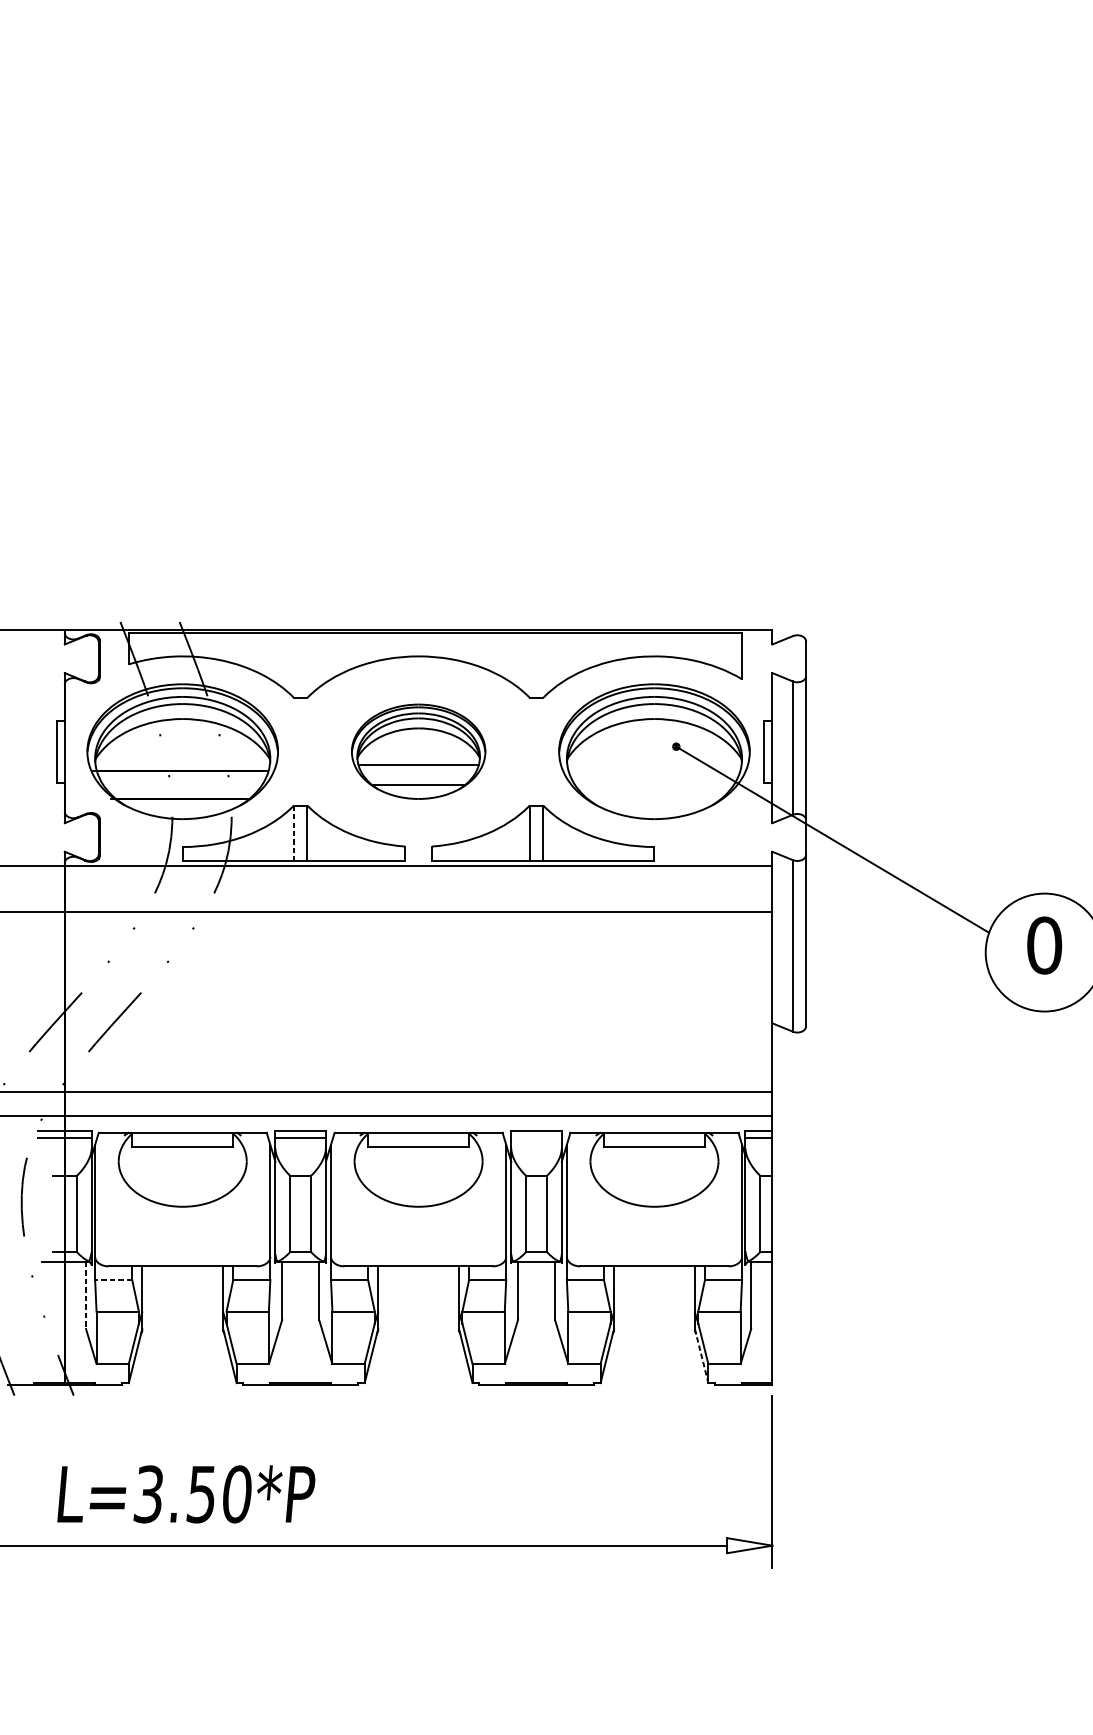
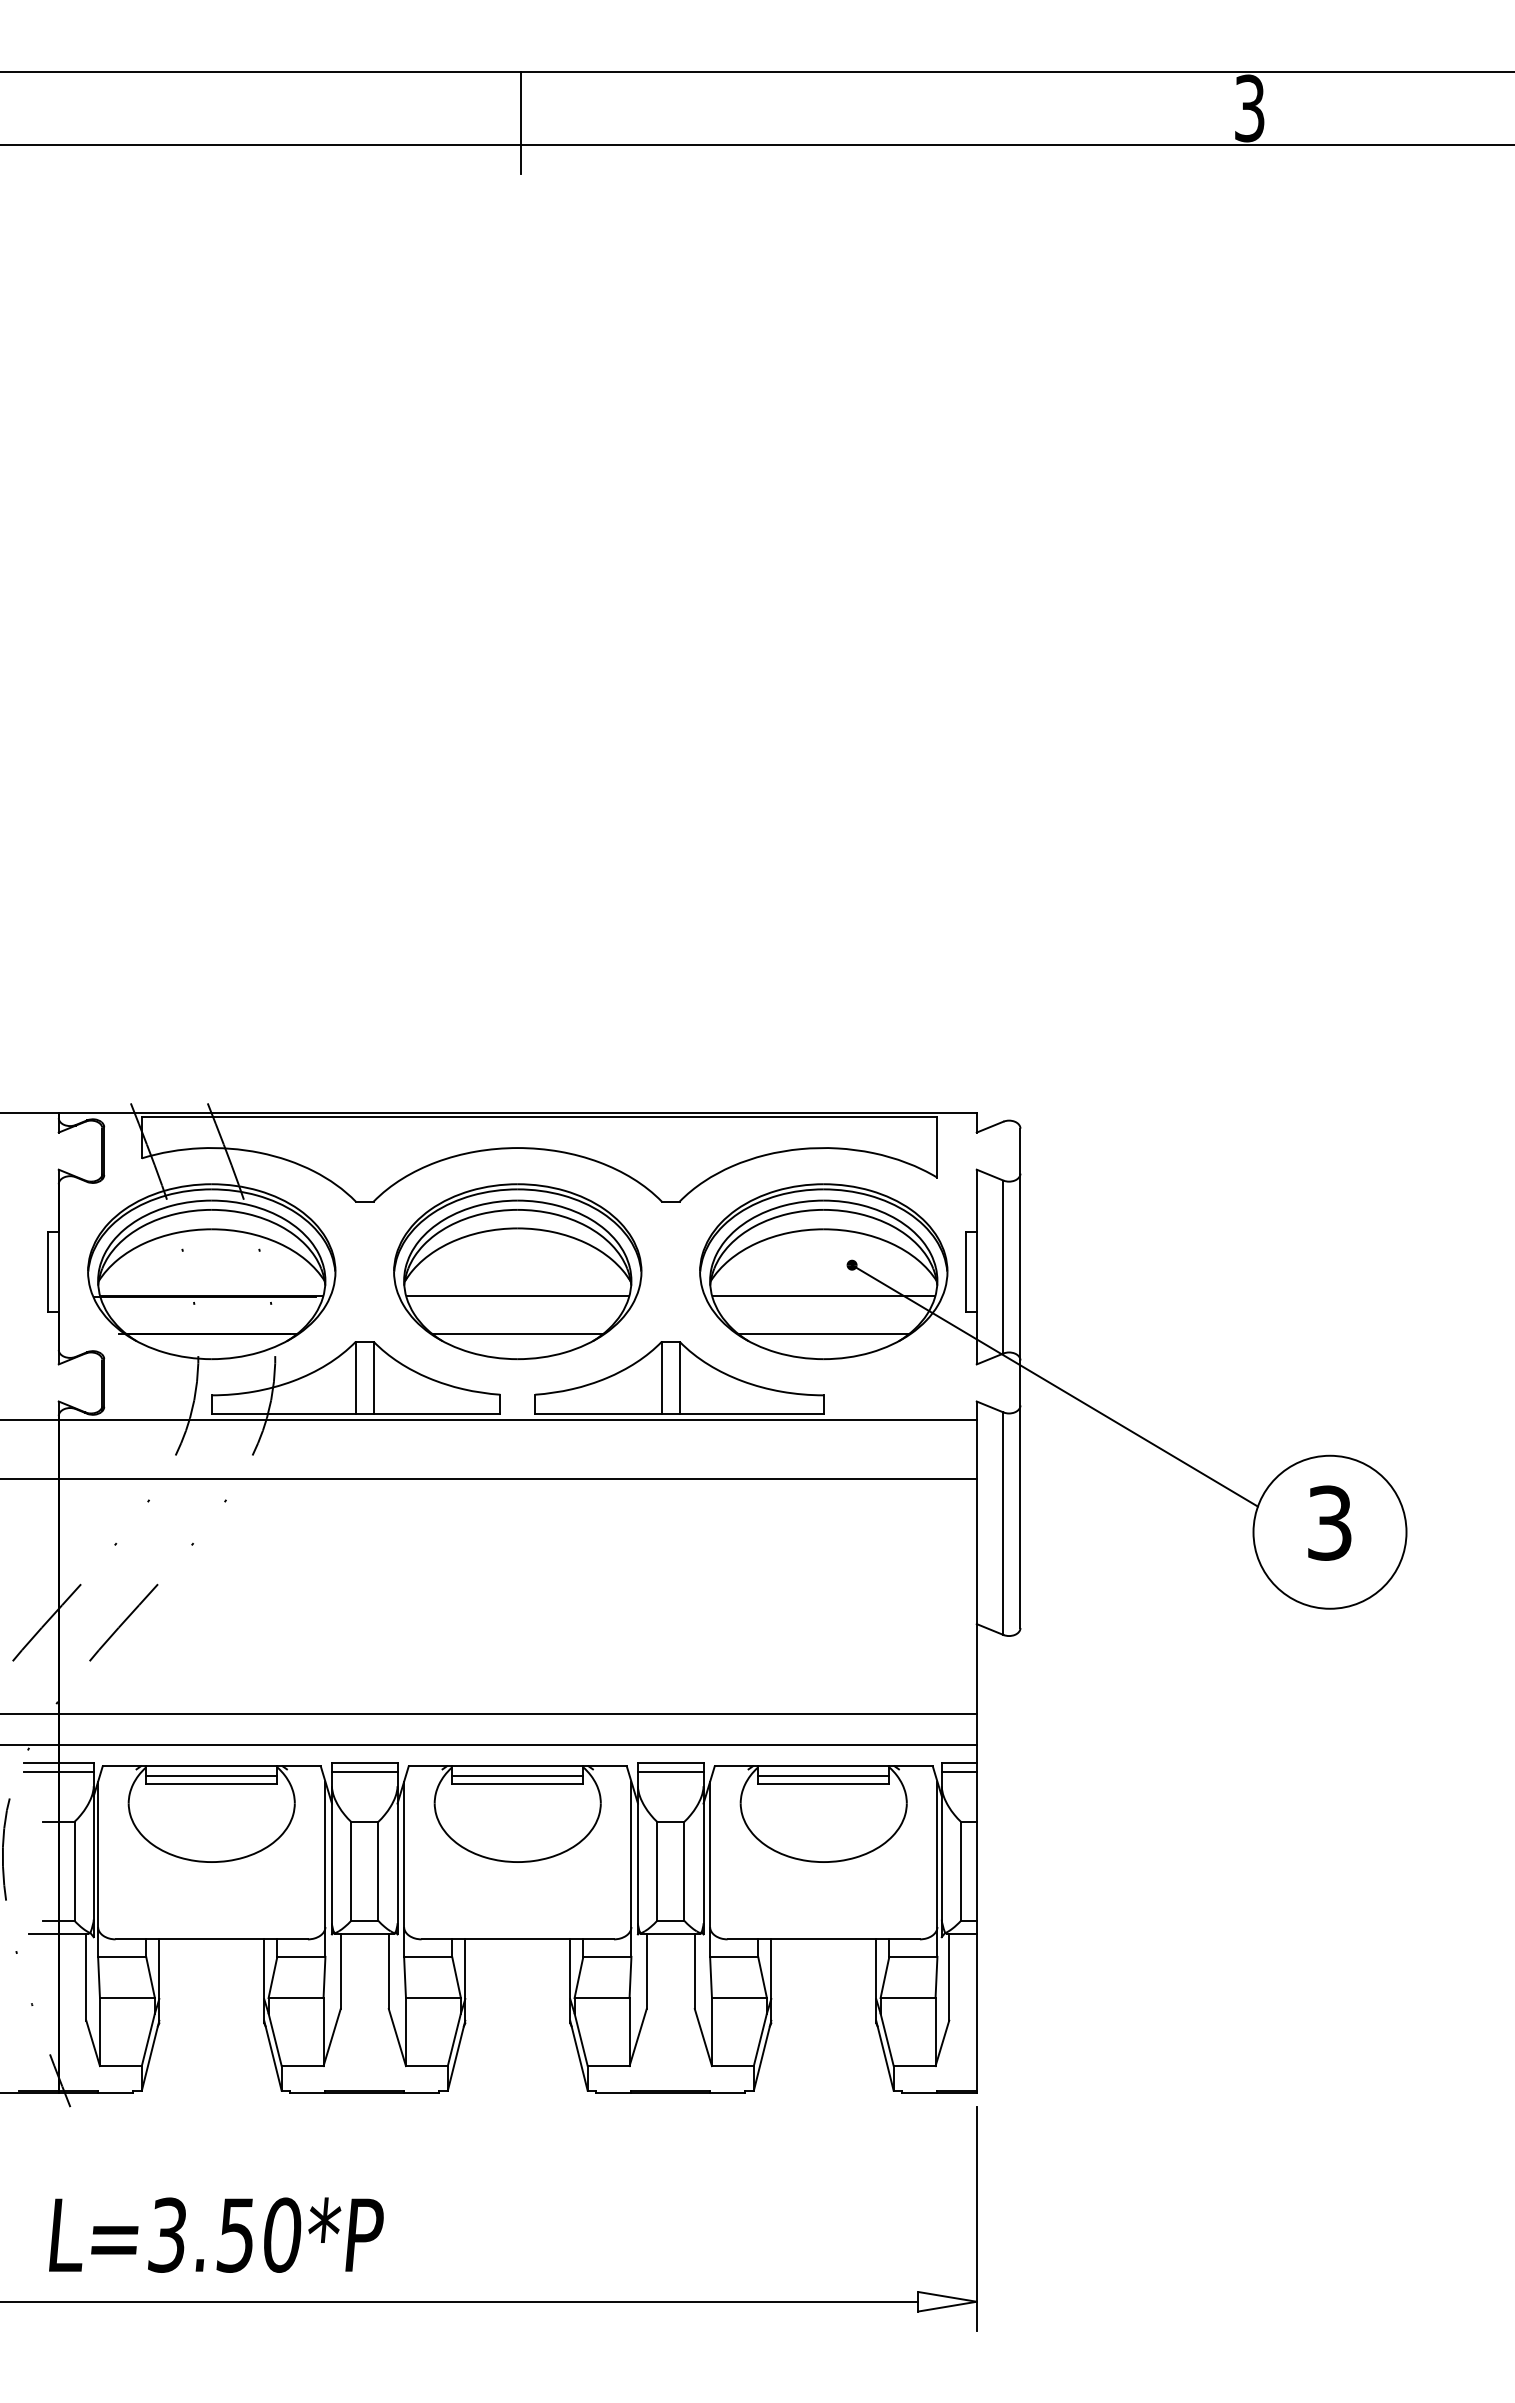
part: (418, 751) -> (517, 1271), size x1.43
line: (654, 770) -> (823, 1296), added
line: (654, 799) -> (823, 1333), added
line: (294, 834) -> (356, 1378), dashed -> solid
text: (1044, 945) -> (1329, 1522), 0 -> 3
line: (536, 1137) -> (670, 1772), added
line: (182, 1140) -> (211, 1776), added
line: (418, 1140) -> (517, 1776), added
line: (654, 1140) -> (823, 1776), added
line: (113, 1279) -> (121, 1956), dashed -> solid
line: (86, 1295) -> (86, 1977), dashed -> solid
line: (702, 1356) -> (885, 2056), dashed -> solid

